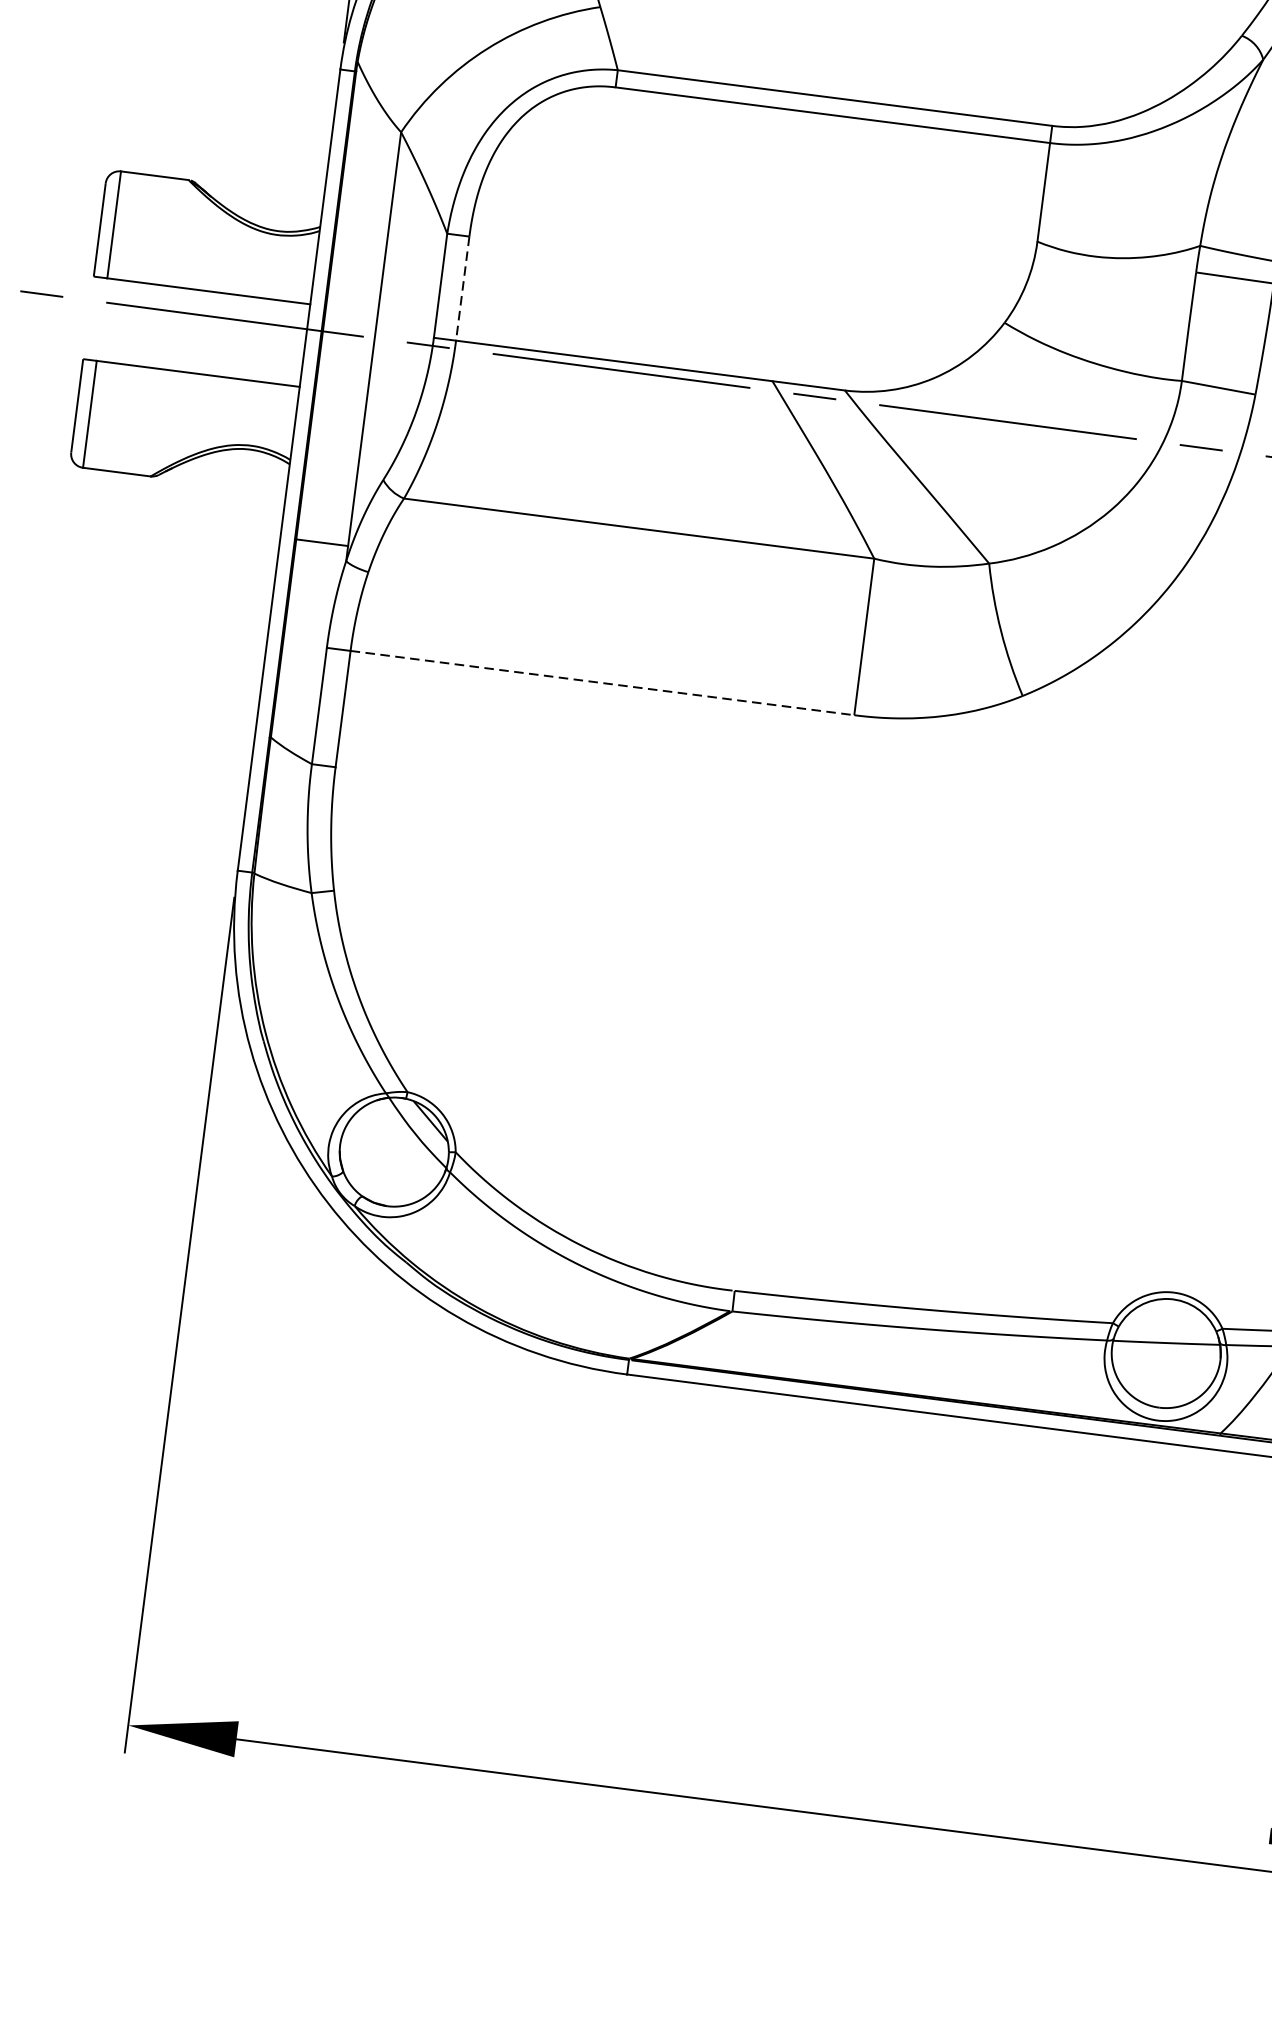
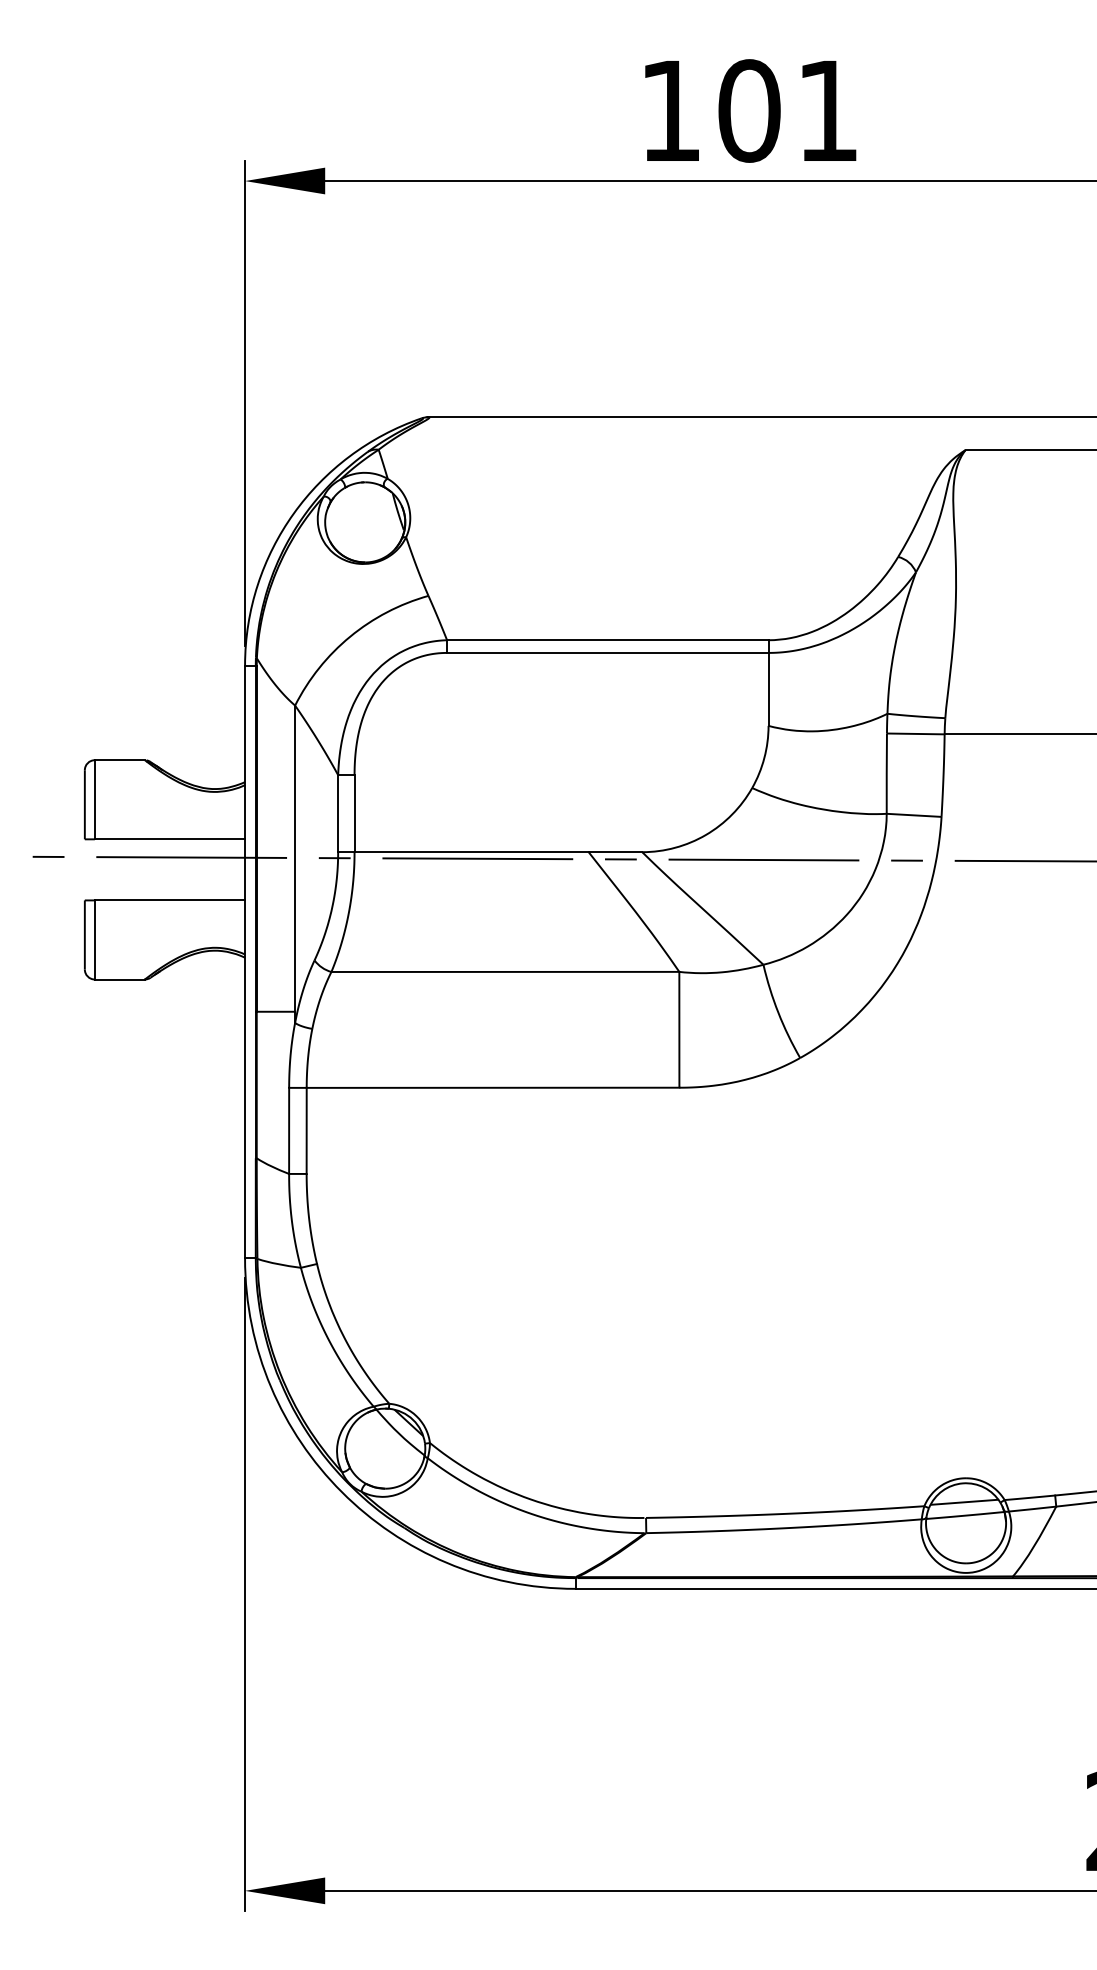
line: (462, 288) -> (354, 813), dashed -> solid
line: (603, 682) -> (493, 1087), dashed -> solid
line: (1167, 1323) -> (964, 1501), added

